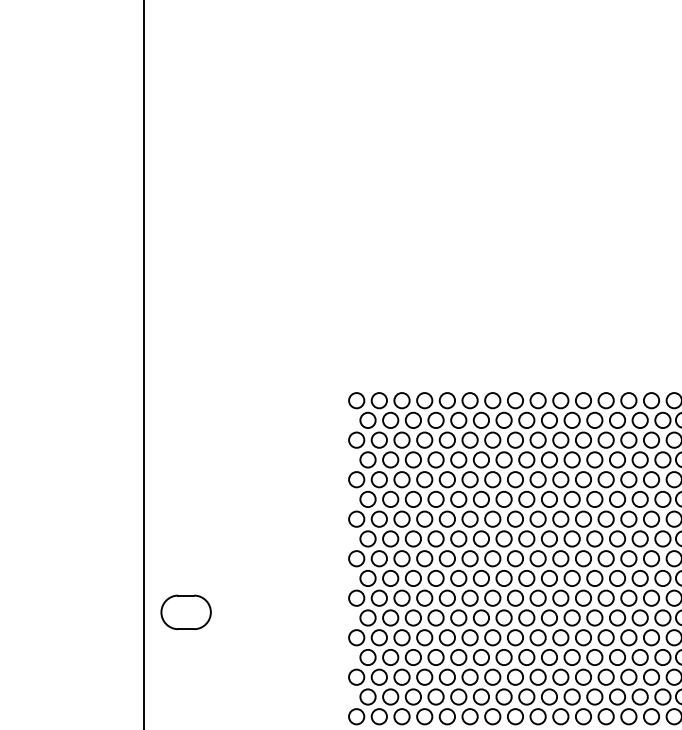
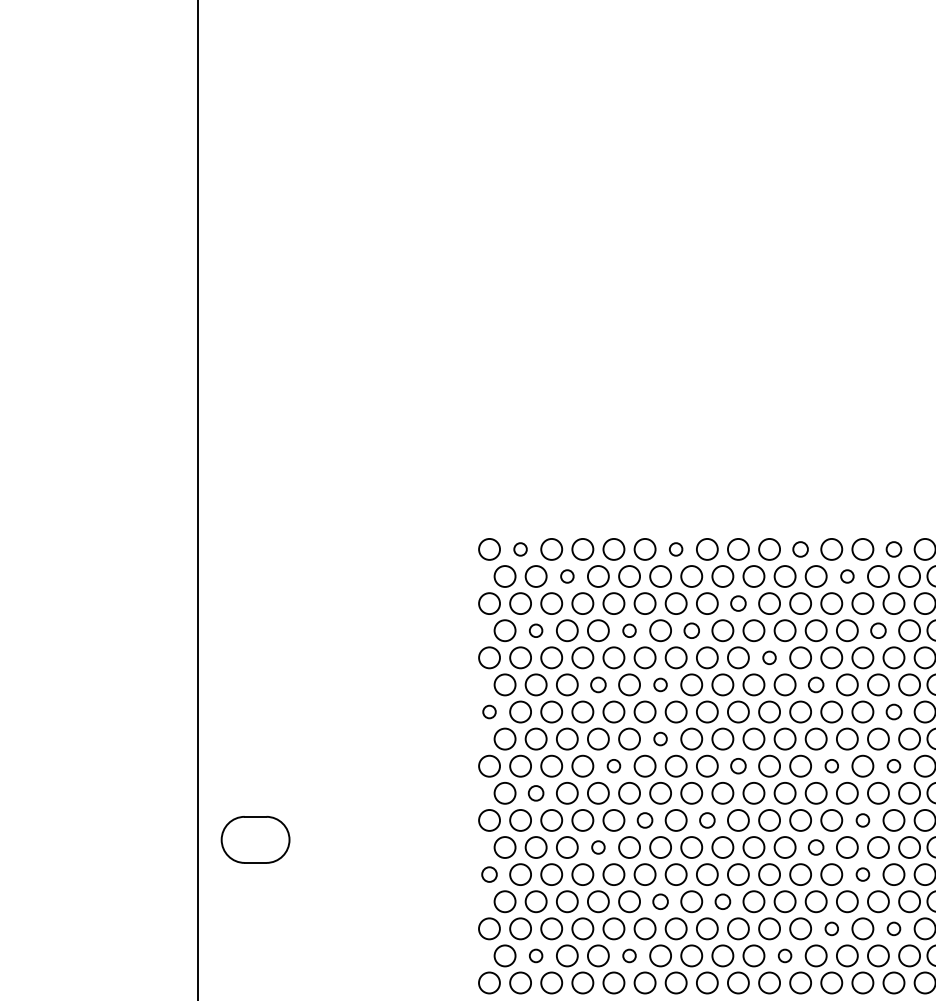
circle: (379, 400) -> (520, 549), size x0.6
circle: (492, 400) -> (675, 549), size x0.6
circle: (583, 400) -> (800, 549), size x0.7
circle: (651, 400) -> (893, 549), size x0.7
circle: (413, 420) -> (567, 576), size x0.6
circle: (617, 420) -> (847, 576), size x0.6
circle: (538, 440) -> (738, 603), size x0.7
circle: (390, 459) -> (535, 630), size x0.6
circle: (458, 459) -> (629, 630), size x0.6
circle: (503, 459) -> (691, 630), size x0.7
circle: (640, 459) -> (878, 630), size x0.7
circle: (560, 479) -> (769, 657), size x0.6
circle: (436, 499) -> (598, 684), size x0.7
circle: (481, 499) -> (660, 684), size x0.6
circle: (594, 499) -> (815, 684), size x0.7
circle: (356, 518) -> (489, 711), size x0.6
circle: (651, 518) -> (893, 711), size x0.7
circle: (481, 538) -> (660, 738), size x0.6
circle: (447, 558) -> (613, 765), size x0.6
circle: (538, 558) -> (738, 765), size x0.7
circle: (605, 558) -> (831, 765), size x0.6
circle: (651, 558) -> (893, 765), size x0.6
circle: (390, 578) -> (535, 793), size x0.7
circle: (469, 598) -> (644, 820), size x0.7
circle: (515, 598) -> (707, 820), size x0.7
circle: (628, 598) -> (862, 820), size x0.6
circle: (436, 617) -> (598, 847), size x0.6
circle: (594, 617) -> (815, 847), size x0.7
circle: (356, 637) -> (489, 874), size x0.7
circle: (628, 637) -> (862, 874), size x0.6
circle: (481, 657) -> (660, 901), size x0.7
circle: (526, 657) -> (722, 901), size x0.7
circle: (605, 677) -> (831, 928), size x0.6
circle: (651, 677) -> (893, 928), size x0.6
circle: (390, 696) -> (535, 955), size x0.6
circle: (458, 696) -> (629, 955), size x0.6
circle: (571, 696) -> (784, 955), size x0.6

